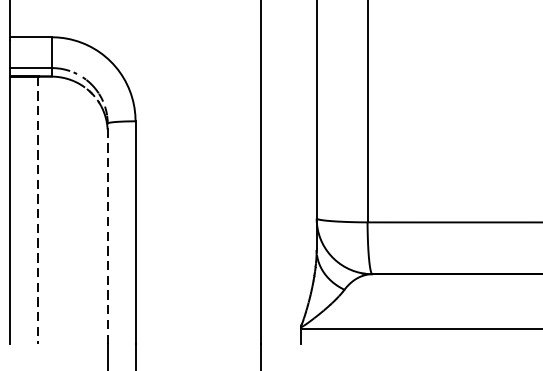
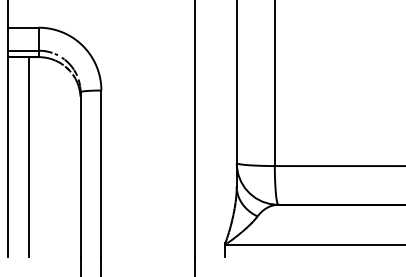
line: (38, 209) -> (28, 156), dashed -> solid
line: (107, 233) -> (80, 174), dashed -> solid

